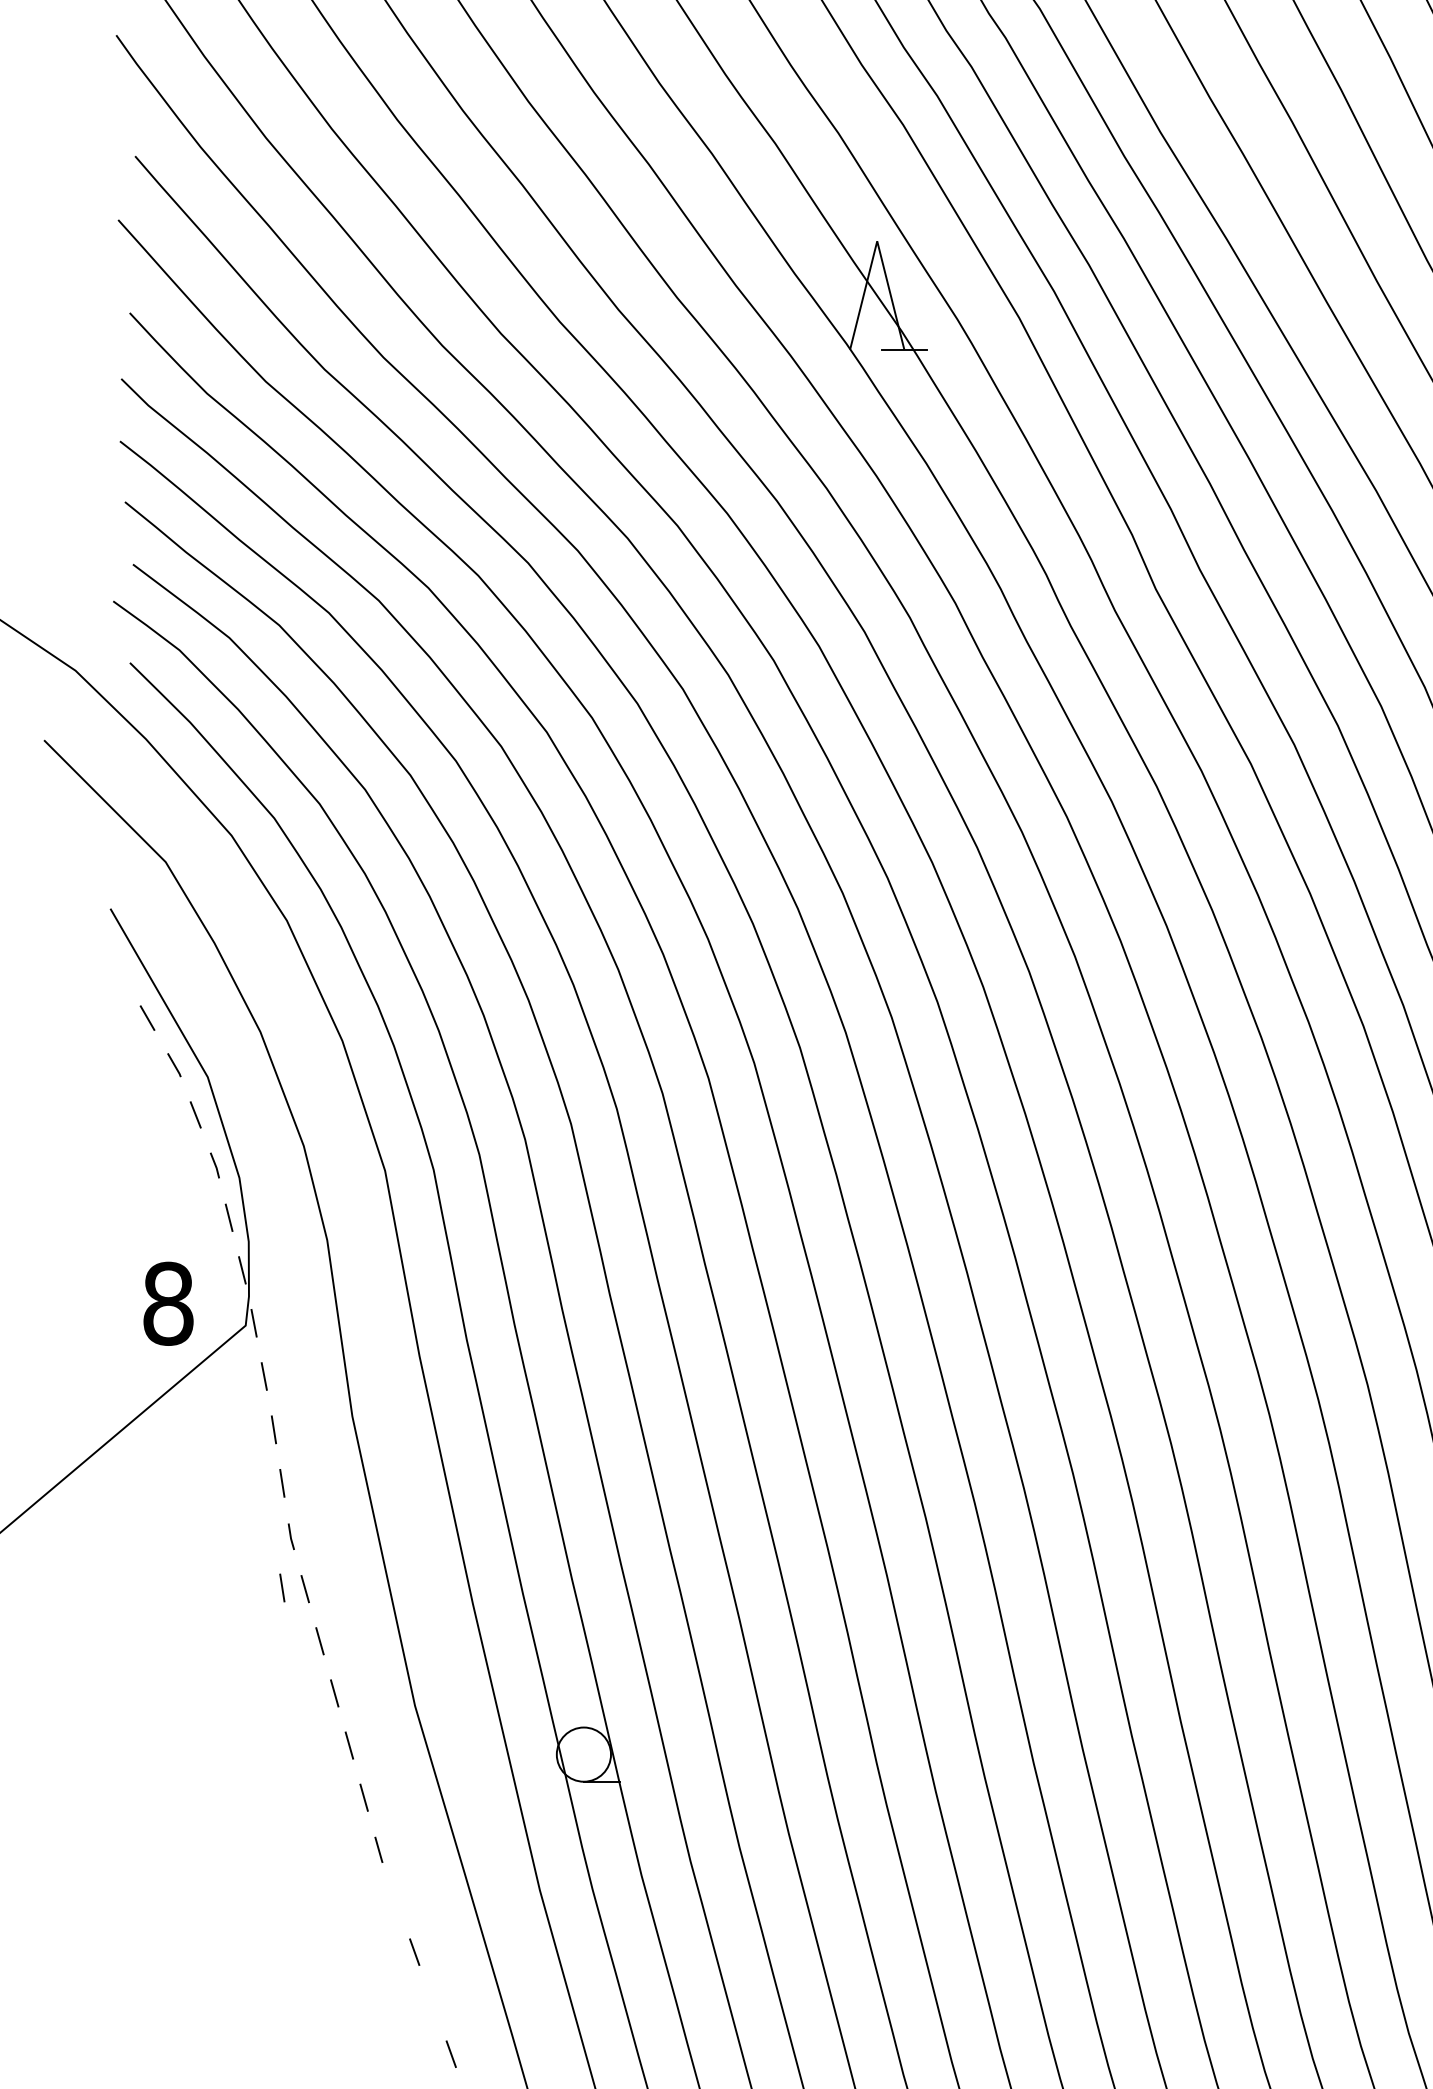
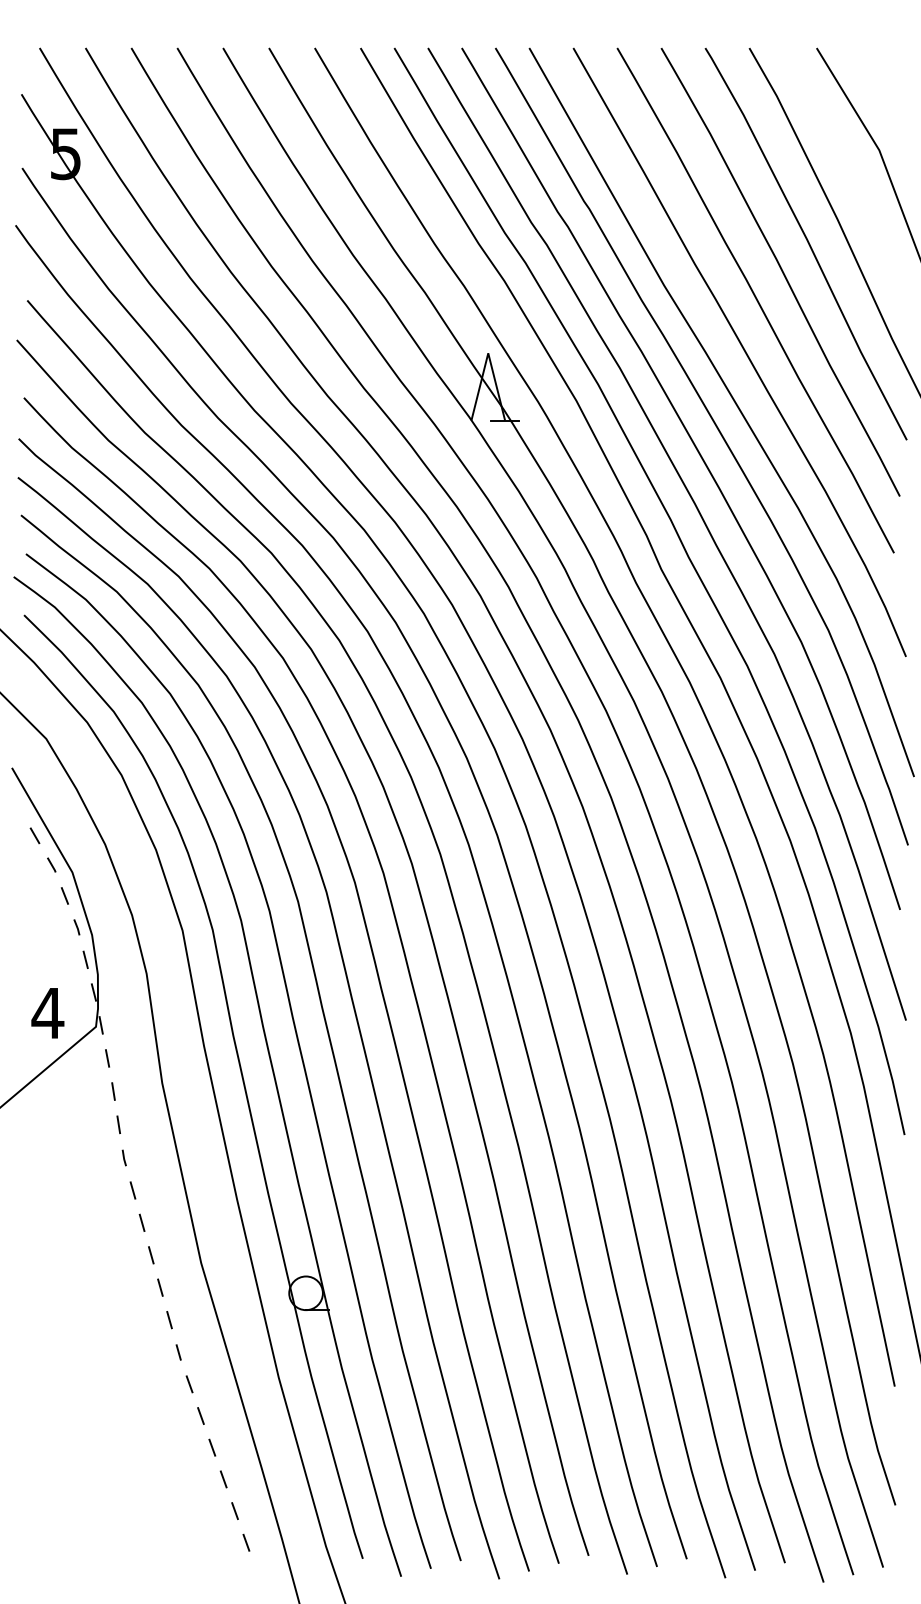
text: (167, 1304) -> (47, 1013), 8 -> 4
line: (281, 1587) -> (118, 1189), removed
line: (396, 1901) -> (189, 1384), added
line: (433, 2002) -> (212, 1447), added

